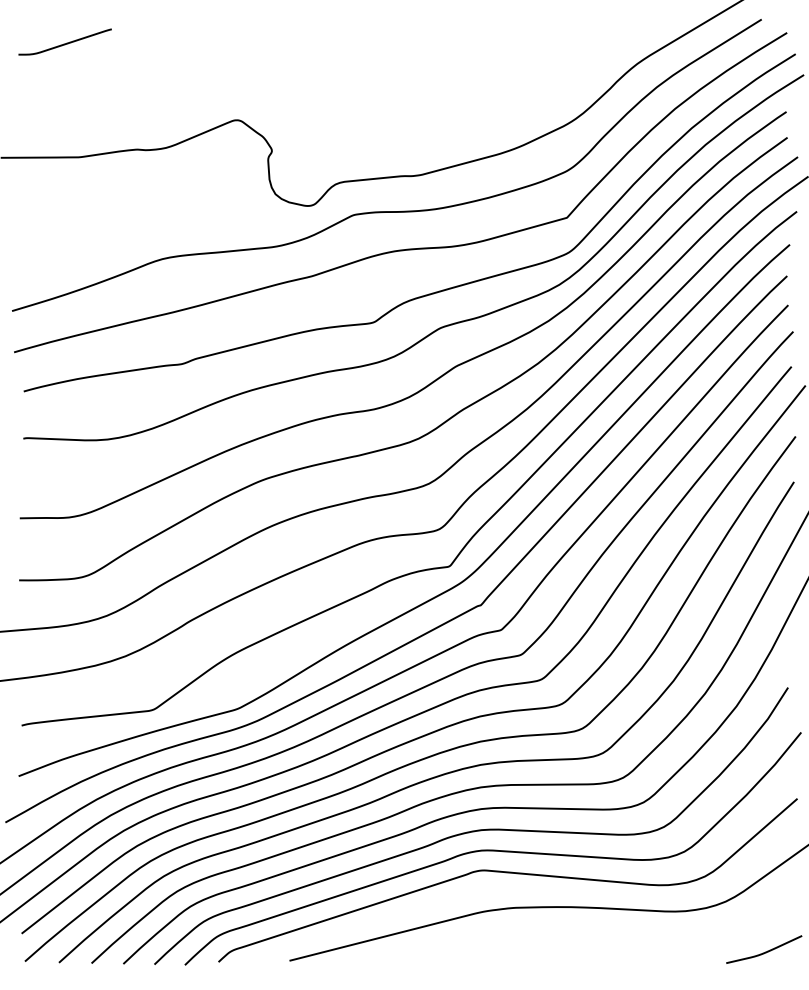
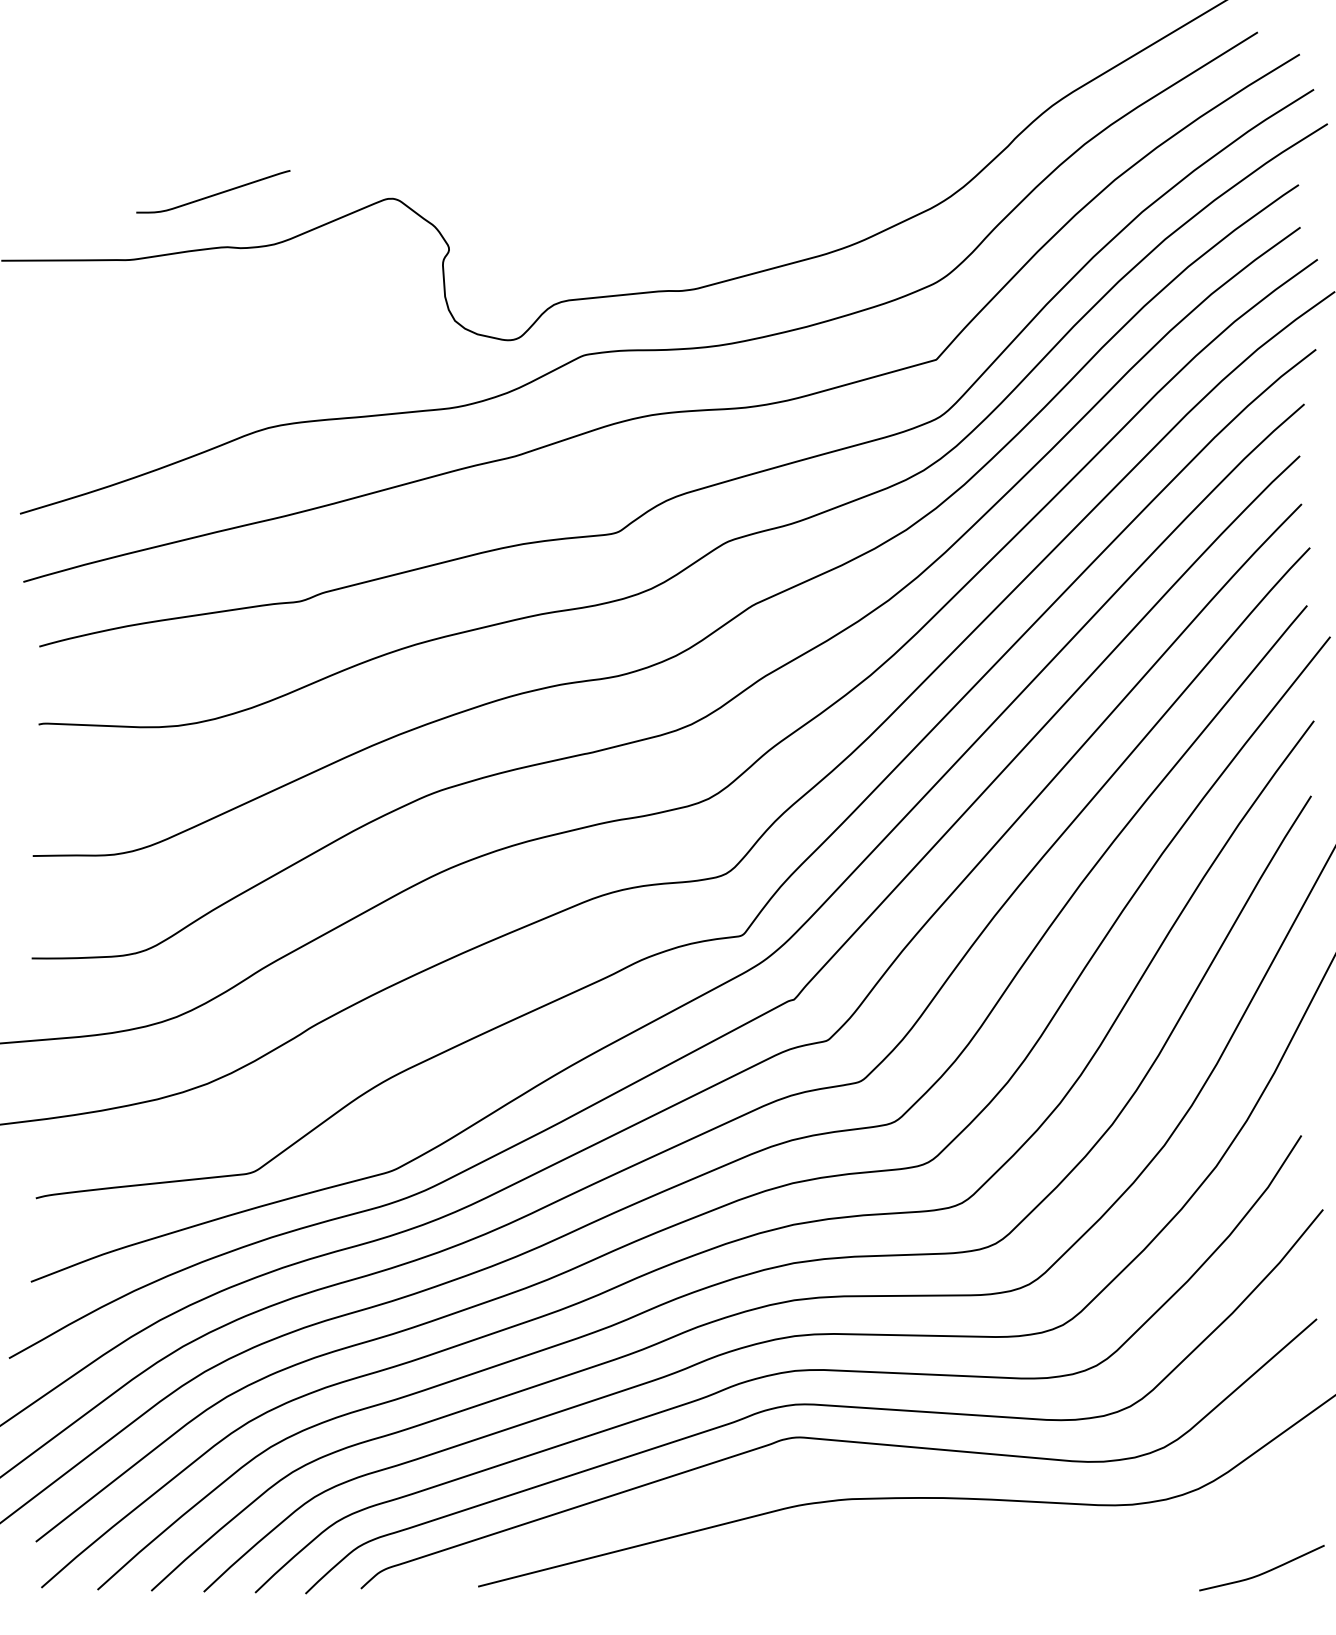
curve: (64, 43) -> (212, 194), moved

